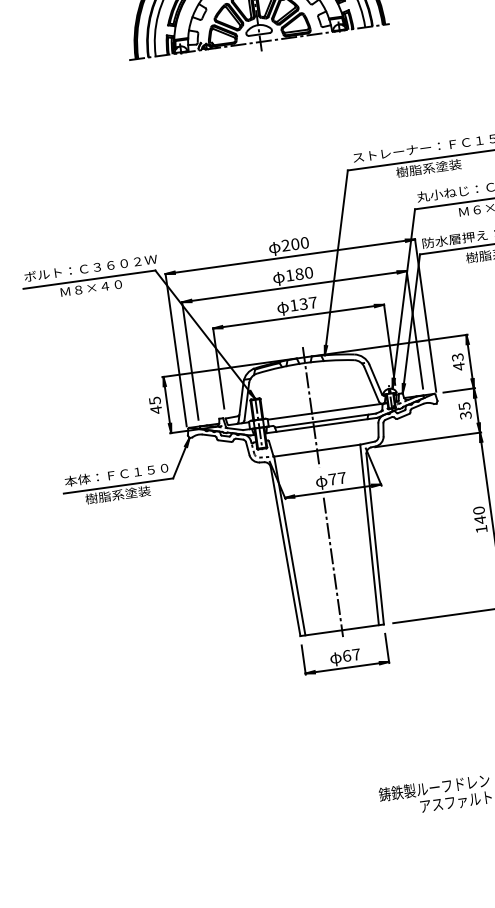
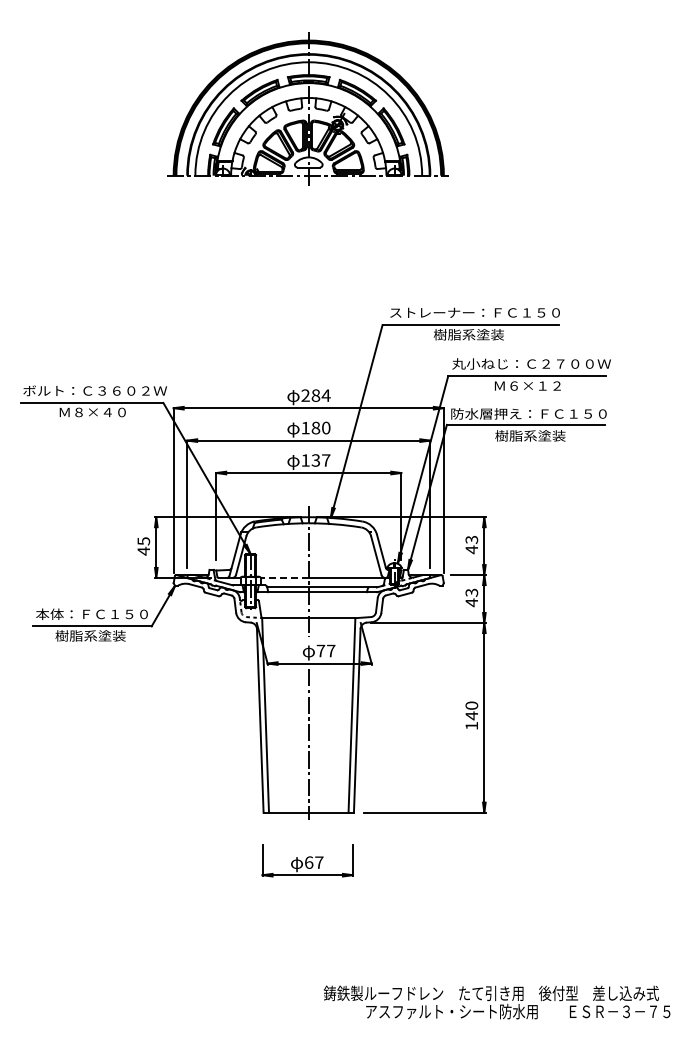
text: (299, 243) -> (320, 395), 200 -> 284
text: (464, 410) -> (471, 597), 35 -> 43
line: (289, 416) -> (284, 577), solid -> dashed
part: (345, 654) -> (307, 860), moved

